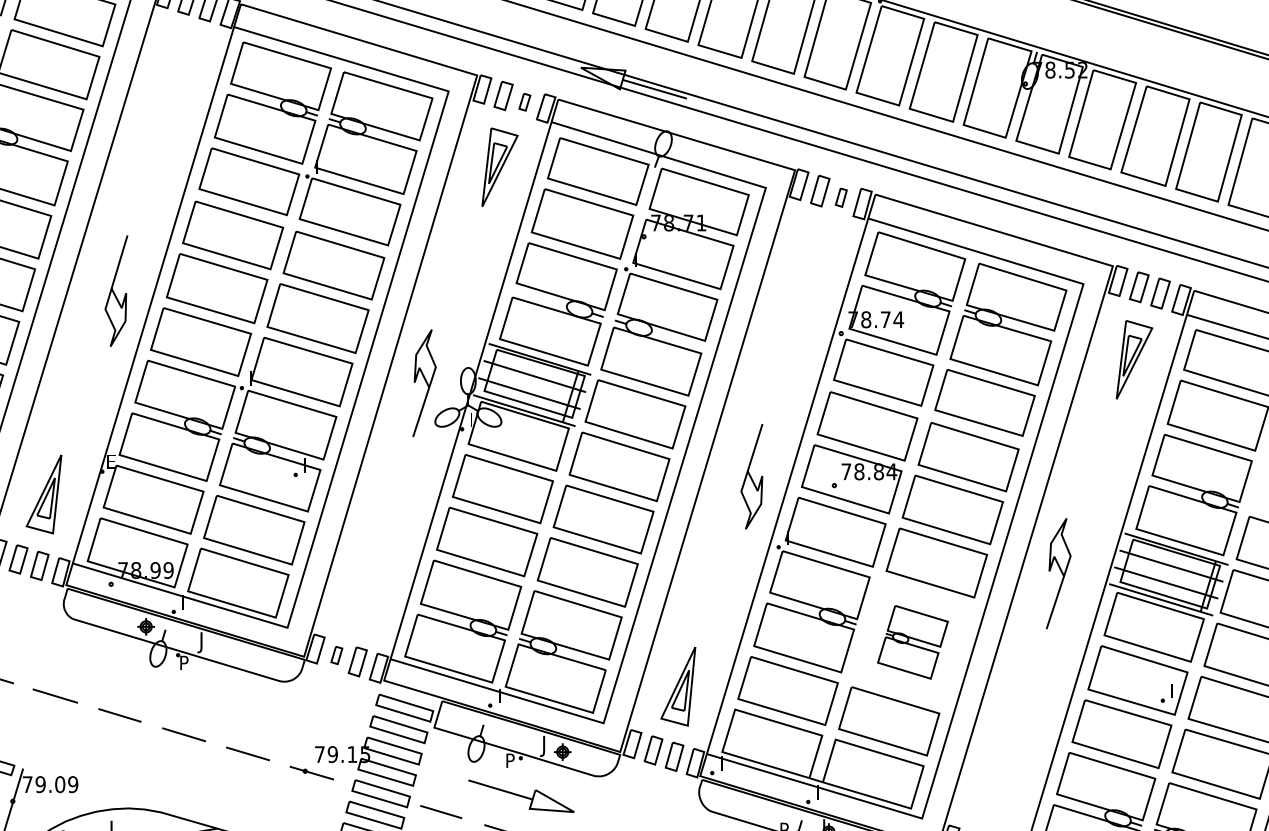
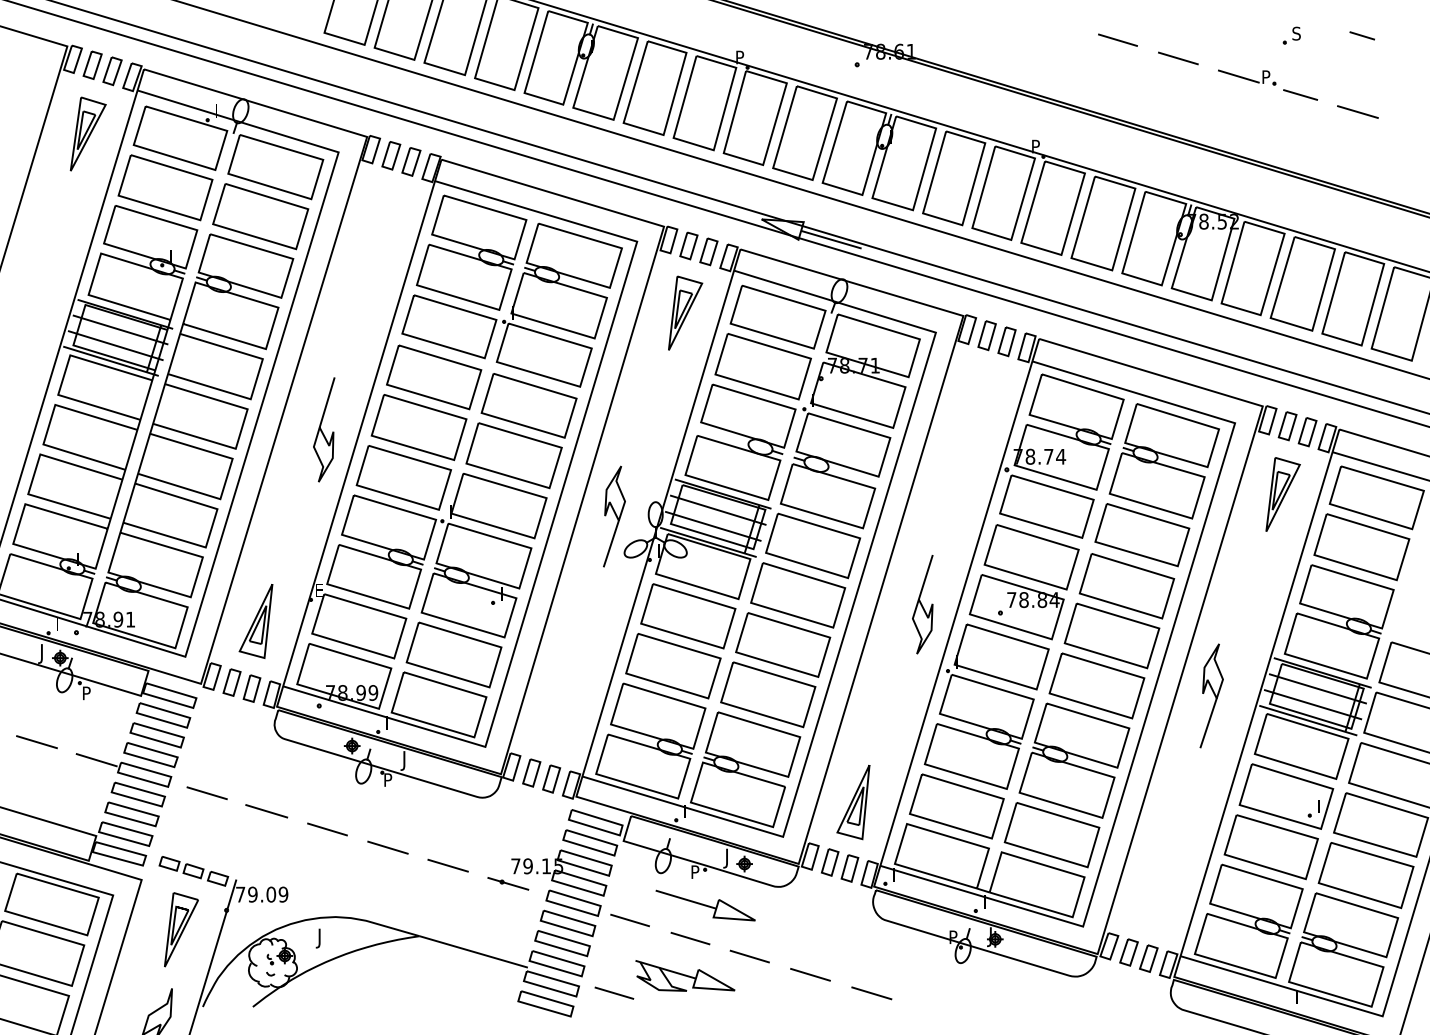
part: (524, 101) -> (708, 251), size x1.67
part: (840, 197) -> (1006, 341), size x1.67
part: (912, 642) -> (1074, 760), size x1.67
part: (336, 654) -> (531, 772), size x1.67

